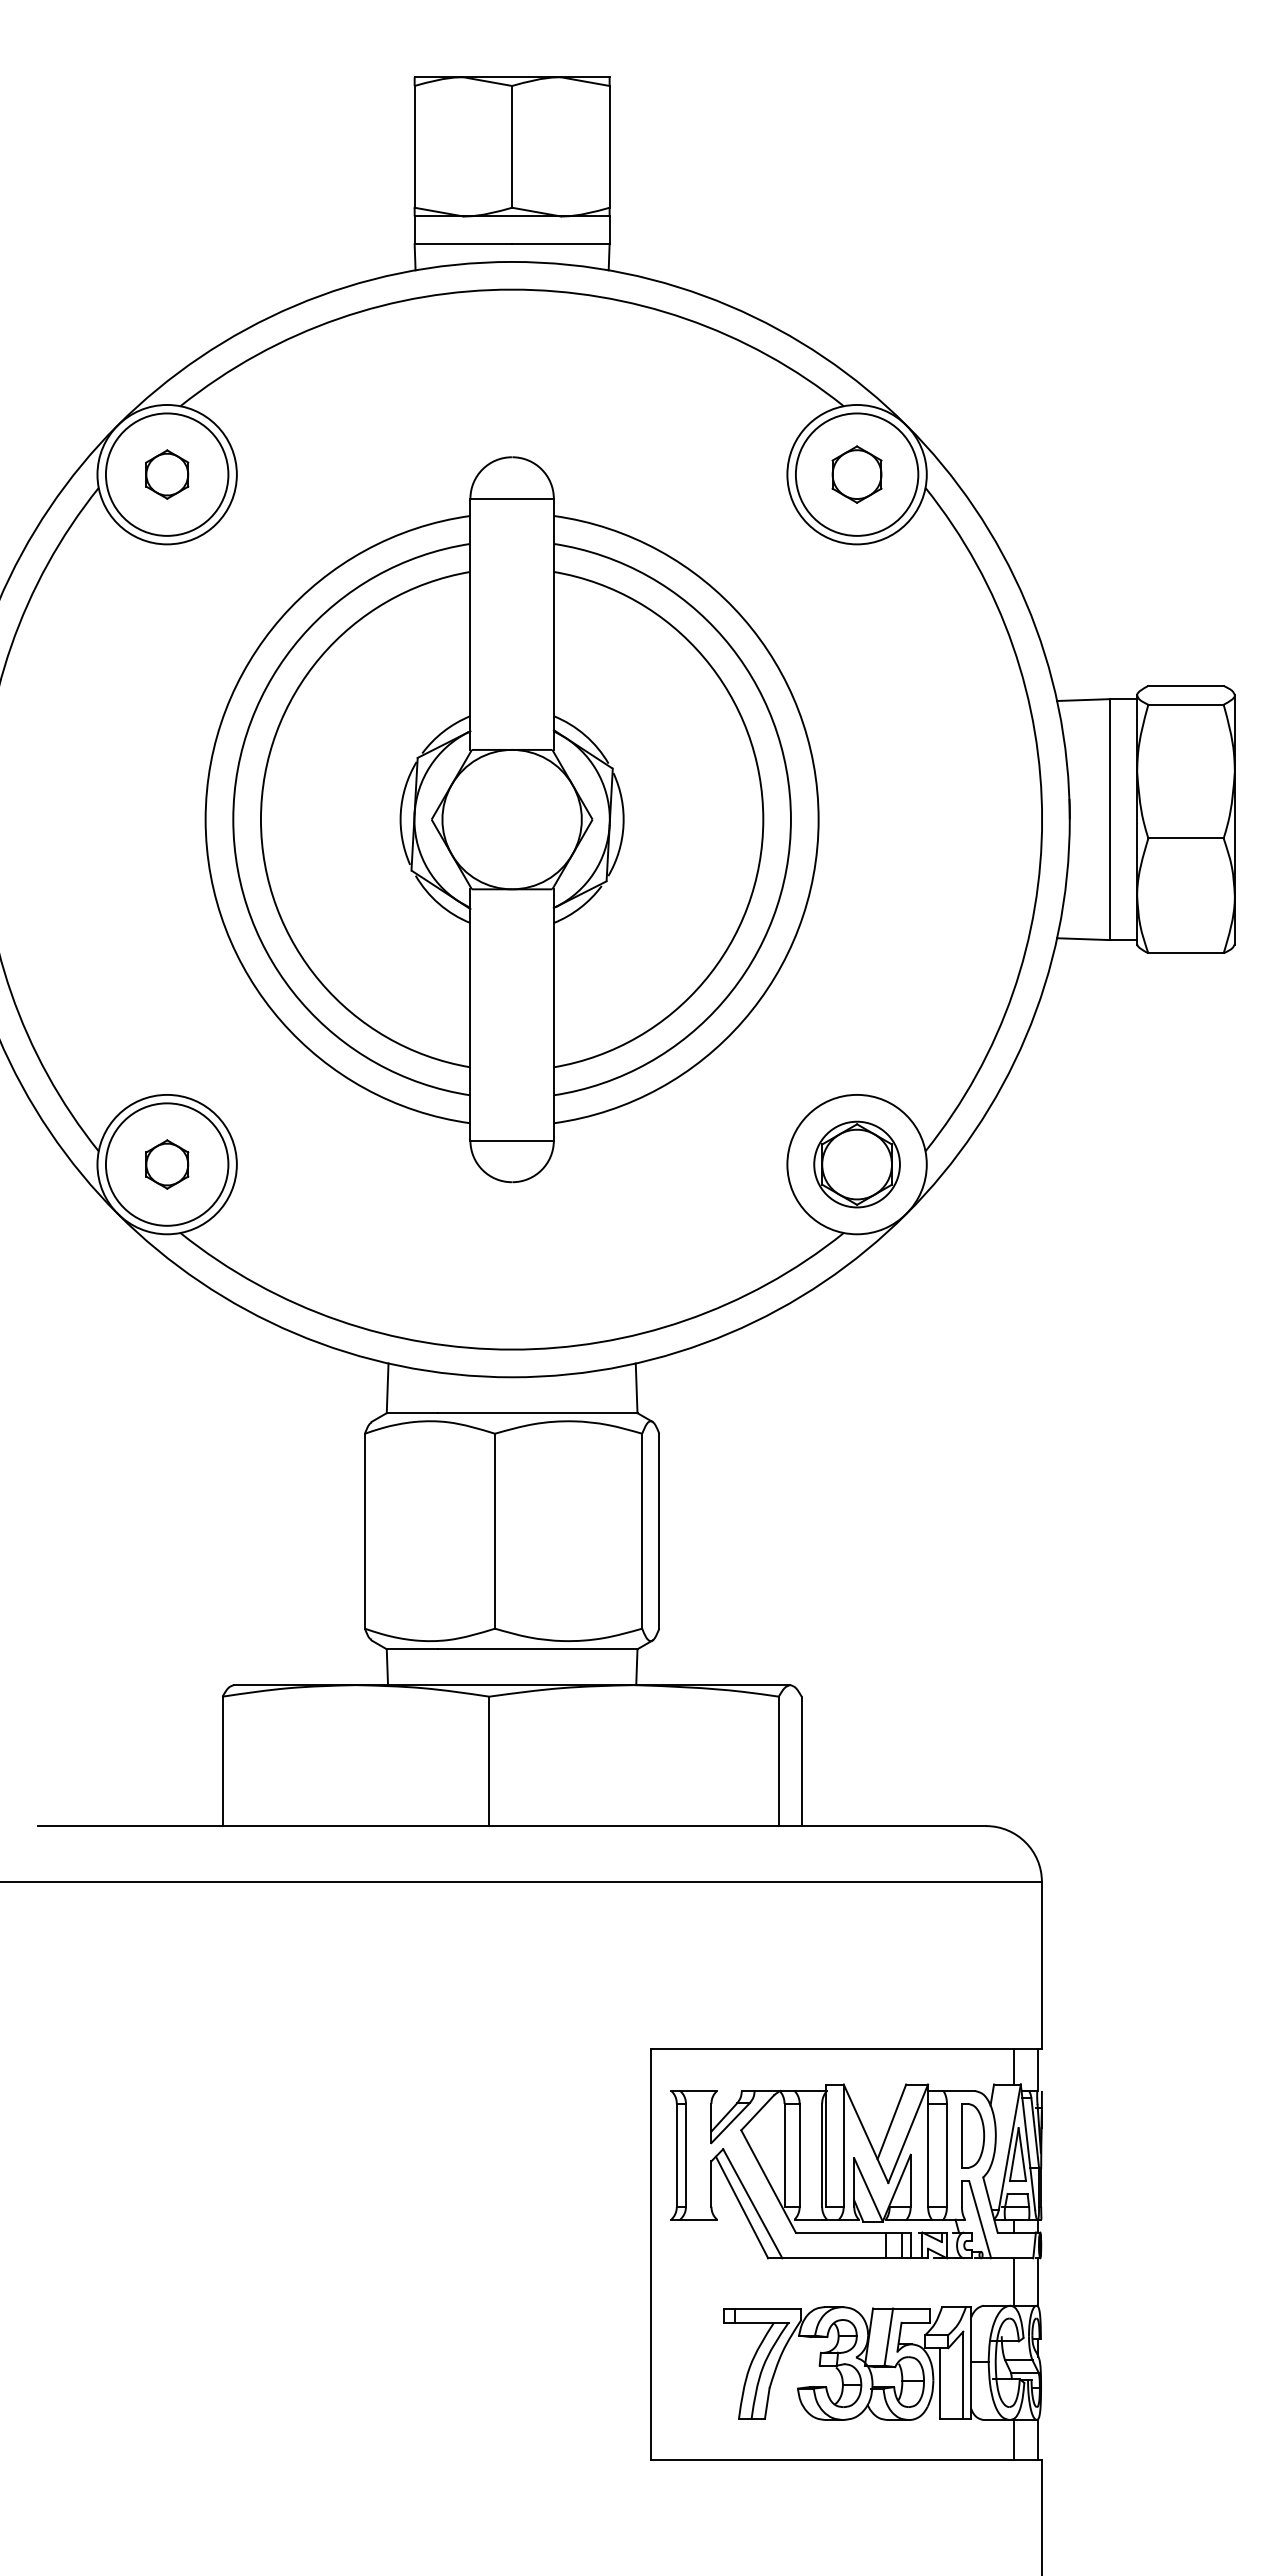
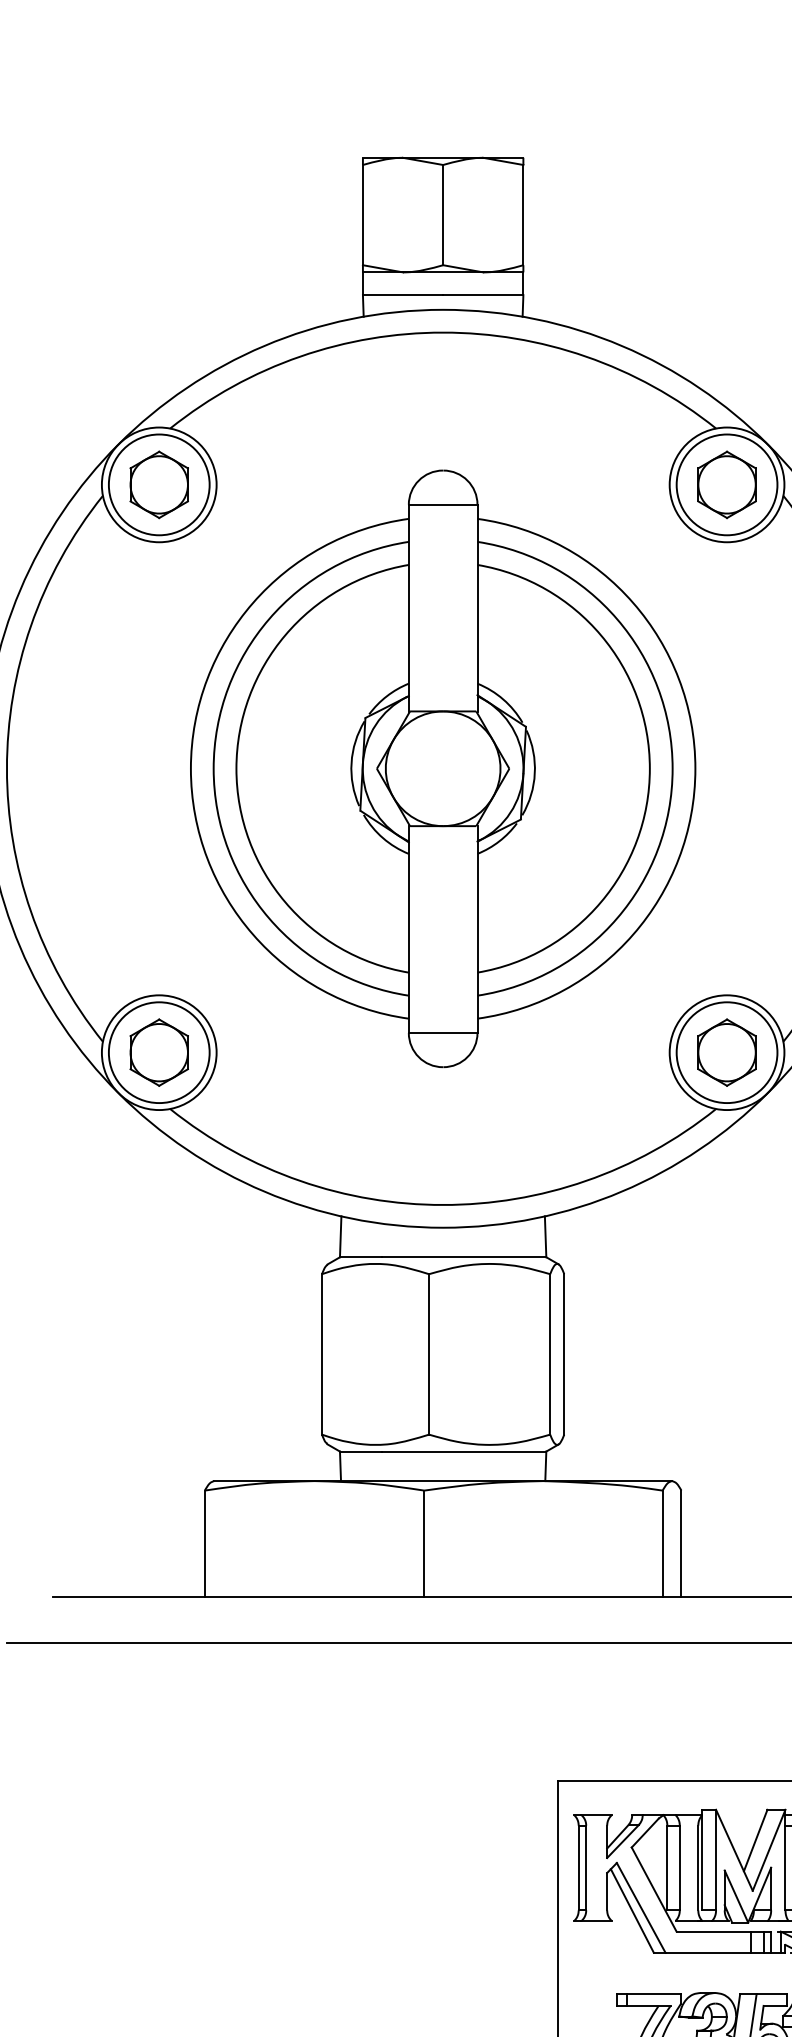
part: (167, 474) -> (159, 484), size x1.67
part: (856, 474) -> (726, 484), size x1.43
part: (167, 1164) -> (159, 1052), size x1.67
circle: (856, 1164) -> (726, 1052), size x1.43

